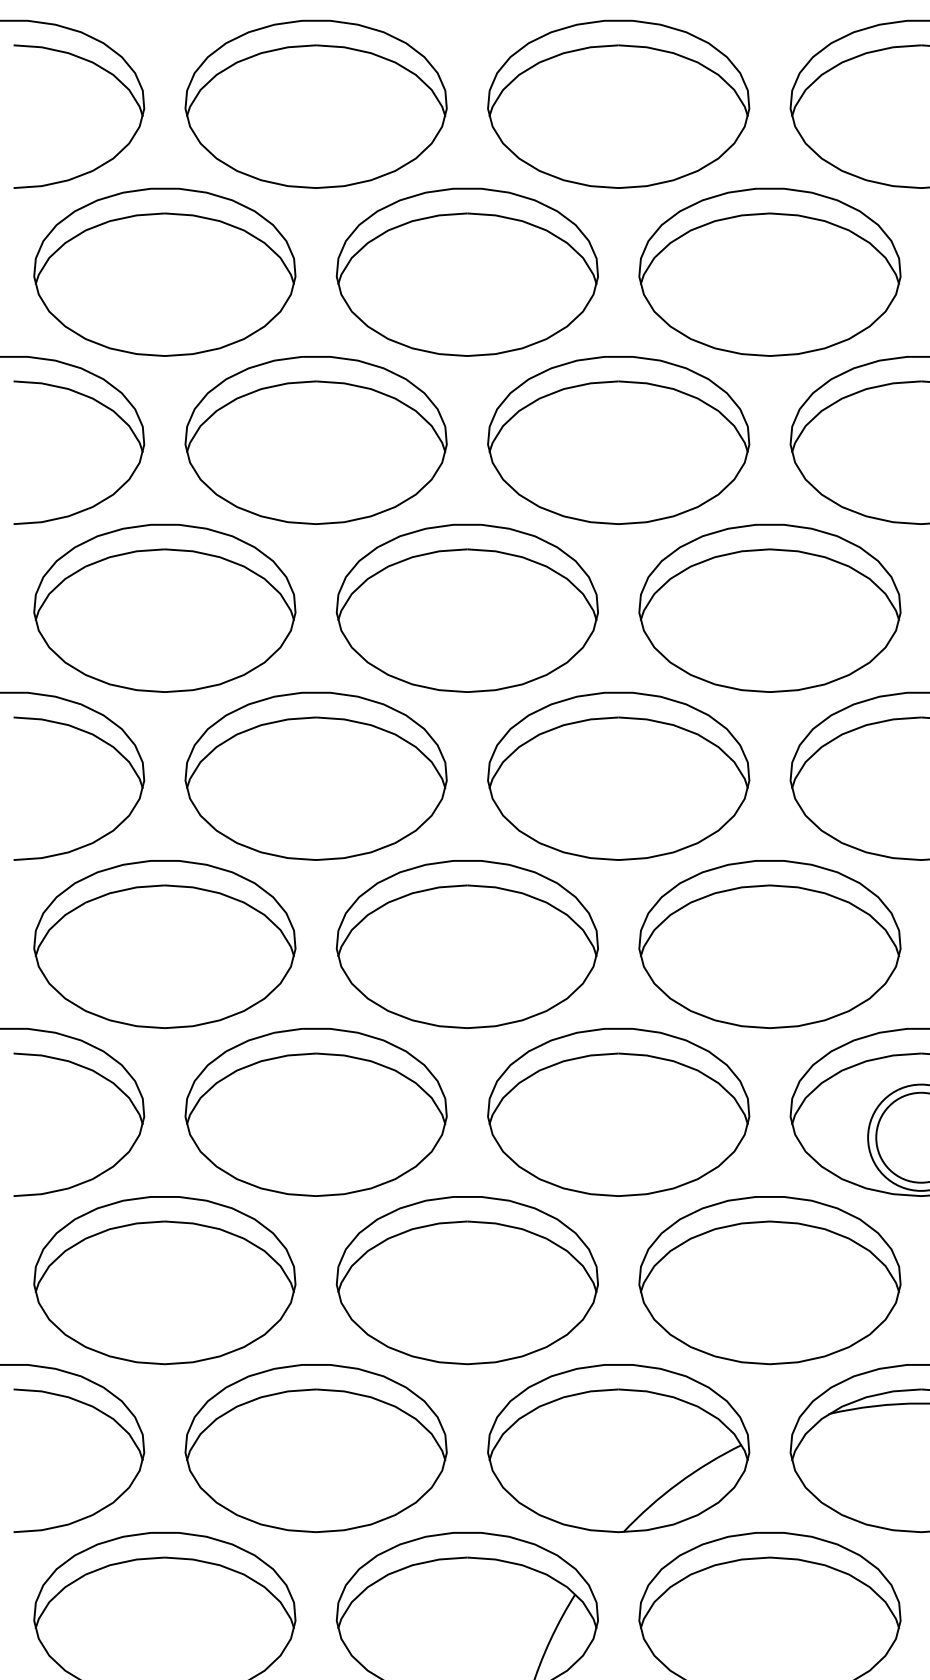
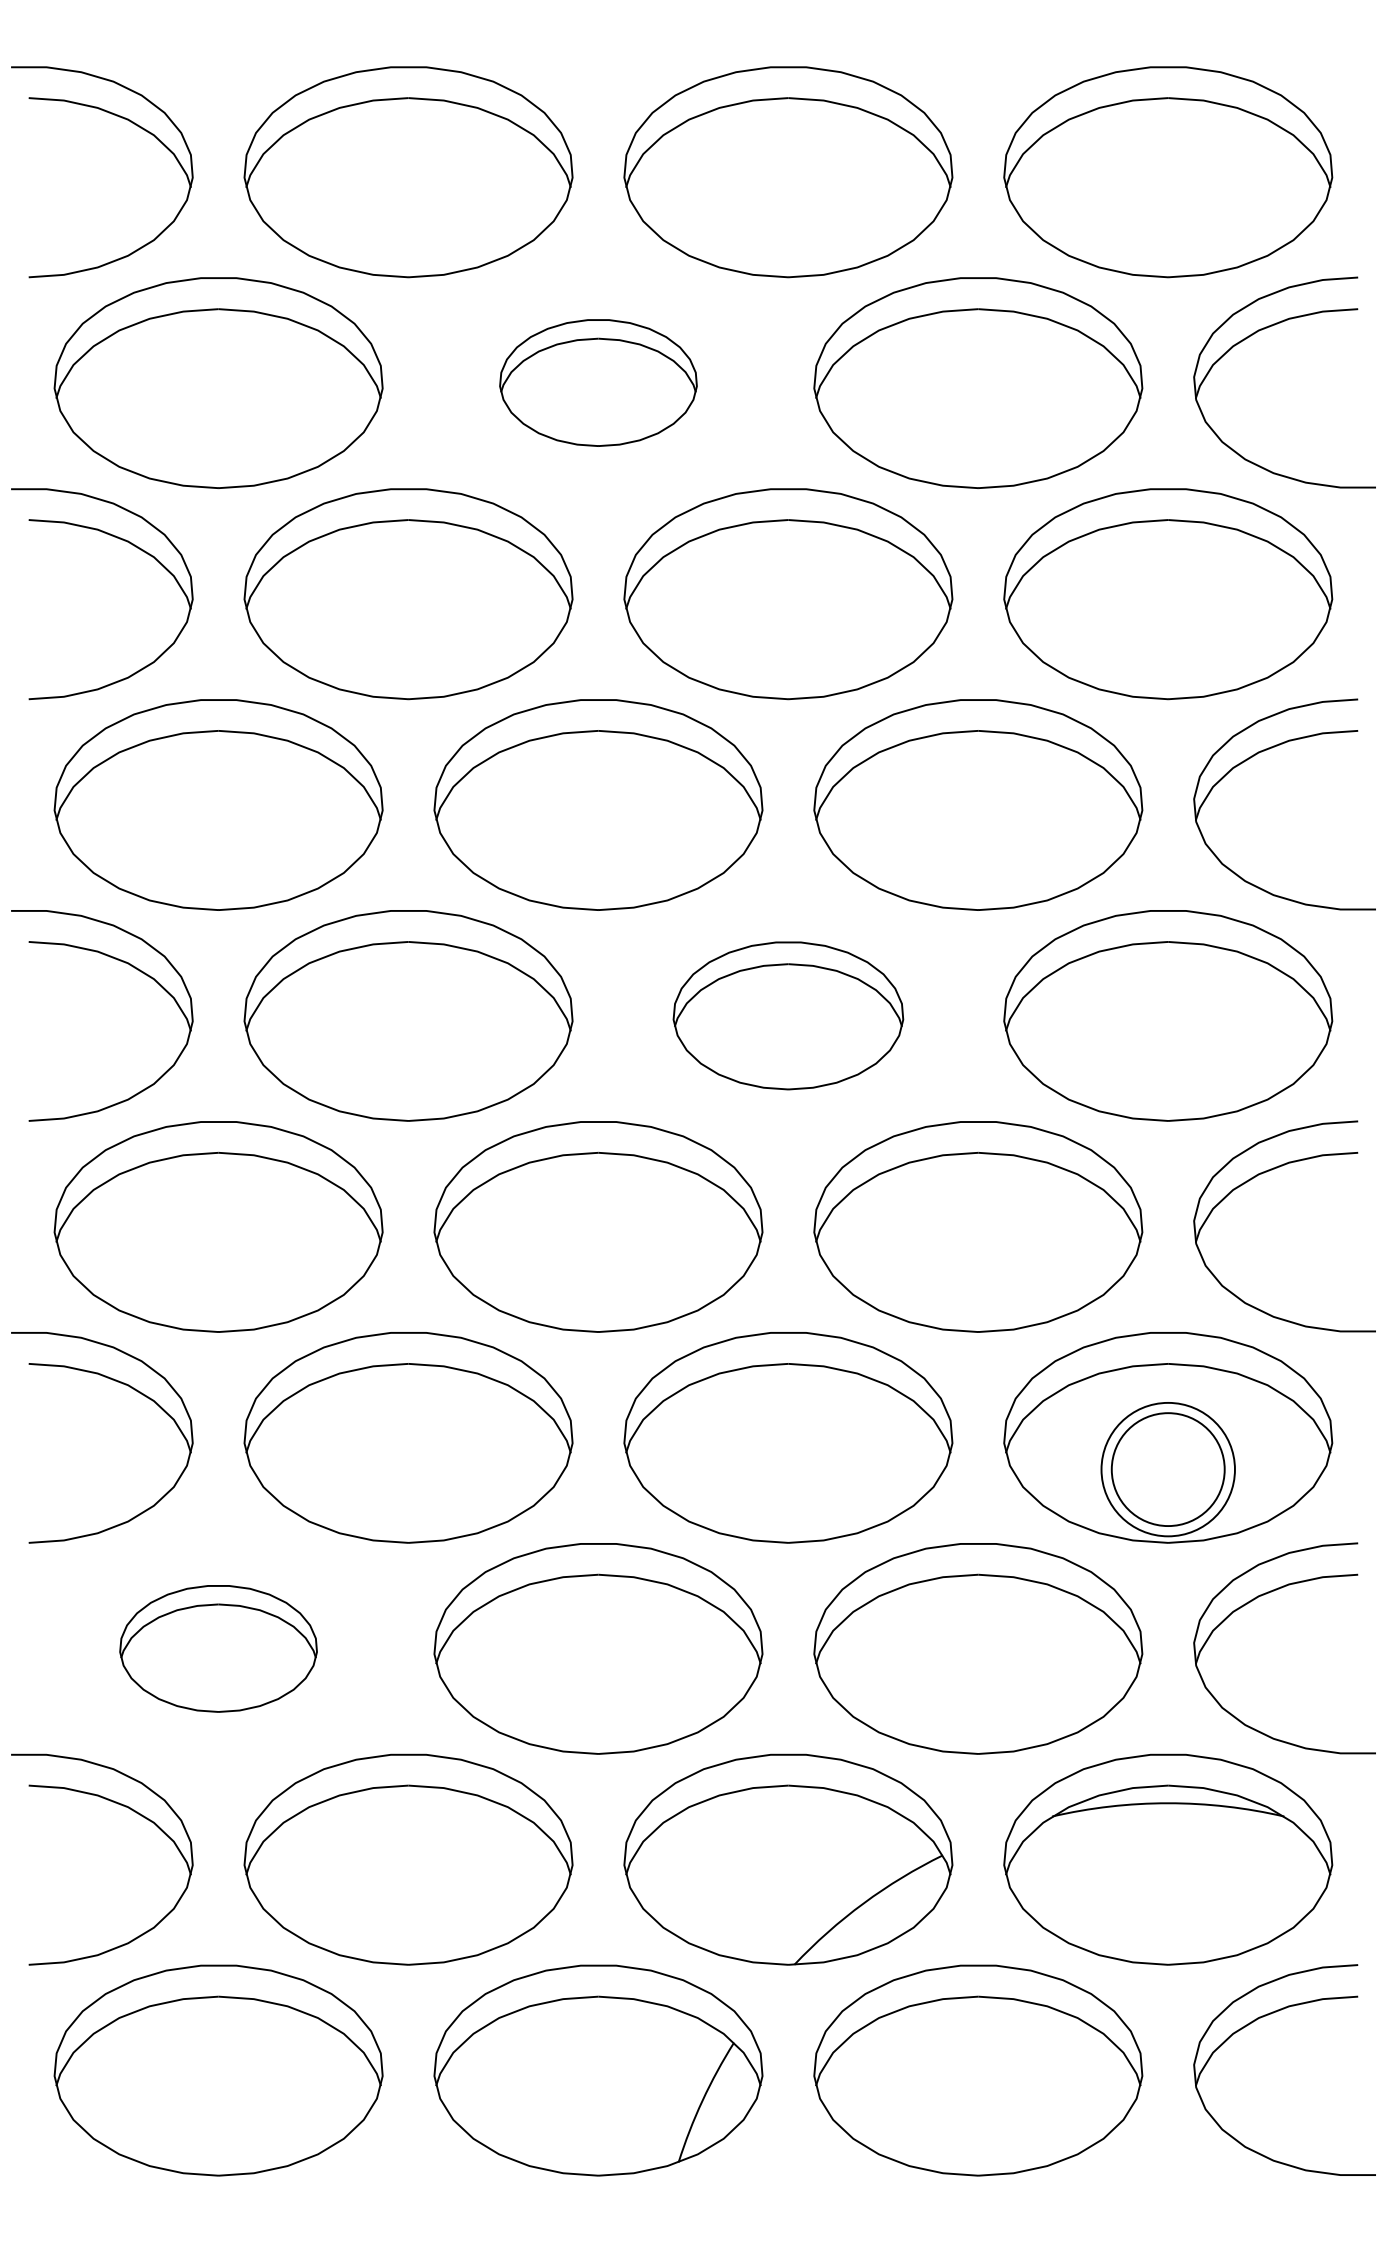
part: (467, 271) -> (598, 382), size x0.6
part: (618, 776) -> (788, 1015), size x0.7
part: (164, 1280) -> (218, 1648), size x0.6

